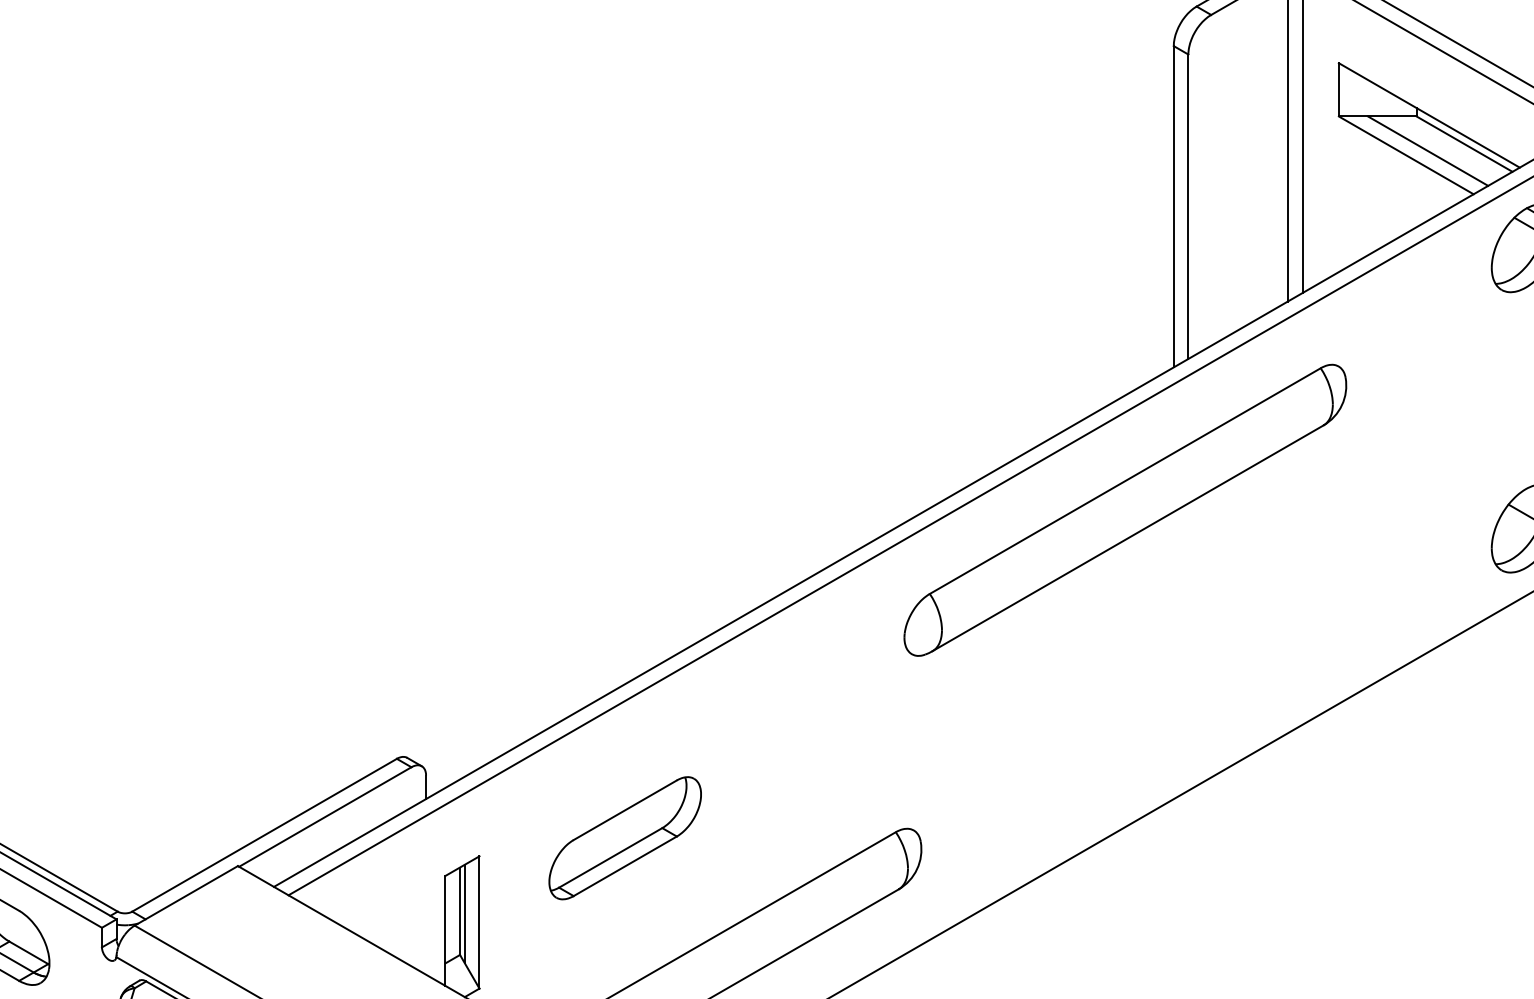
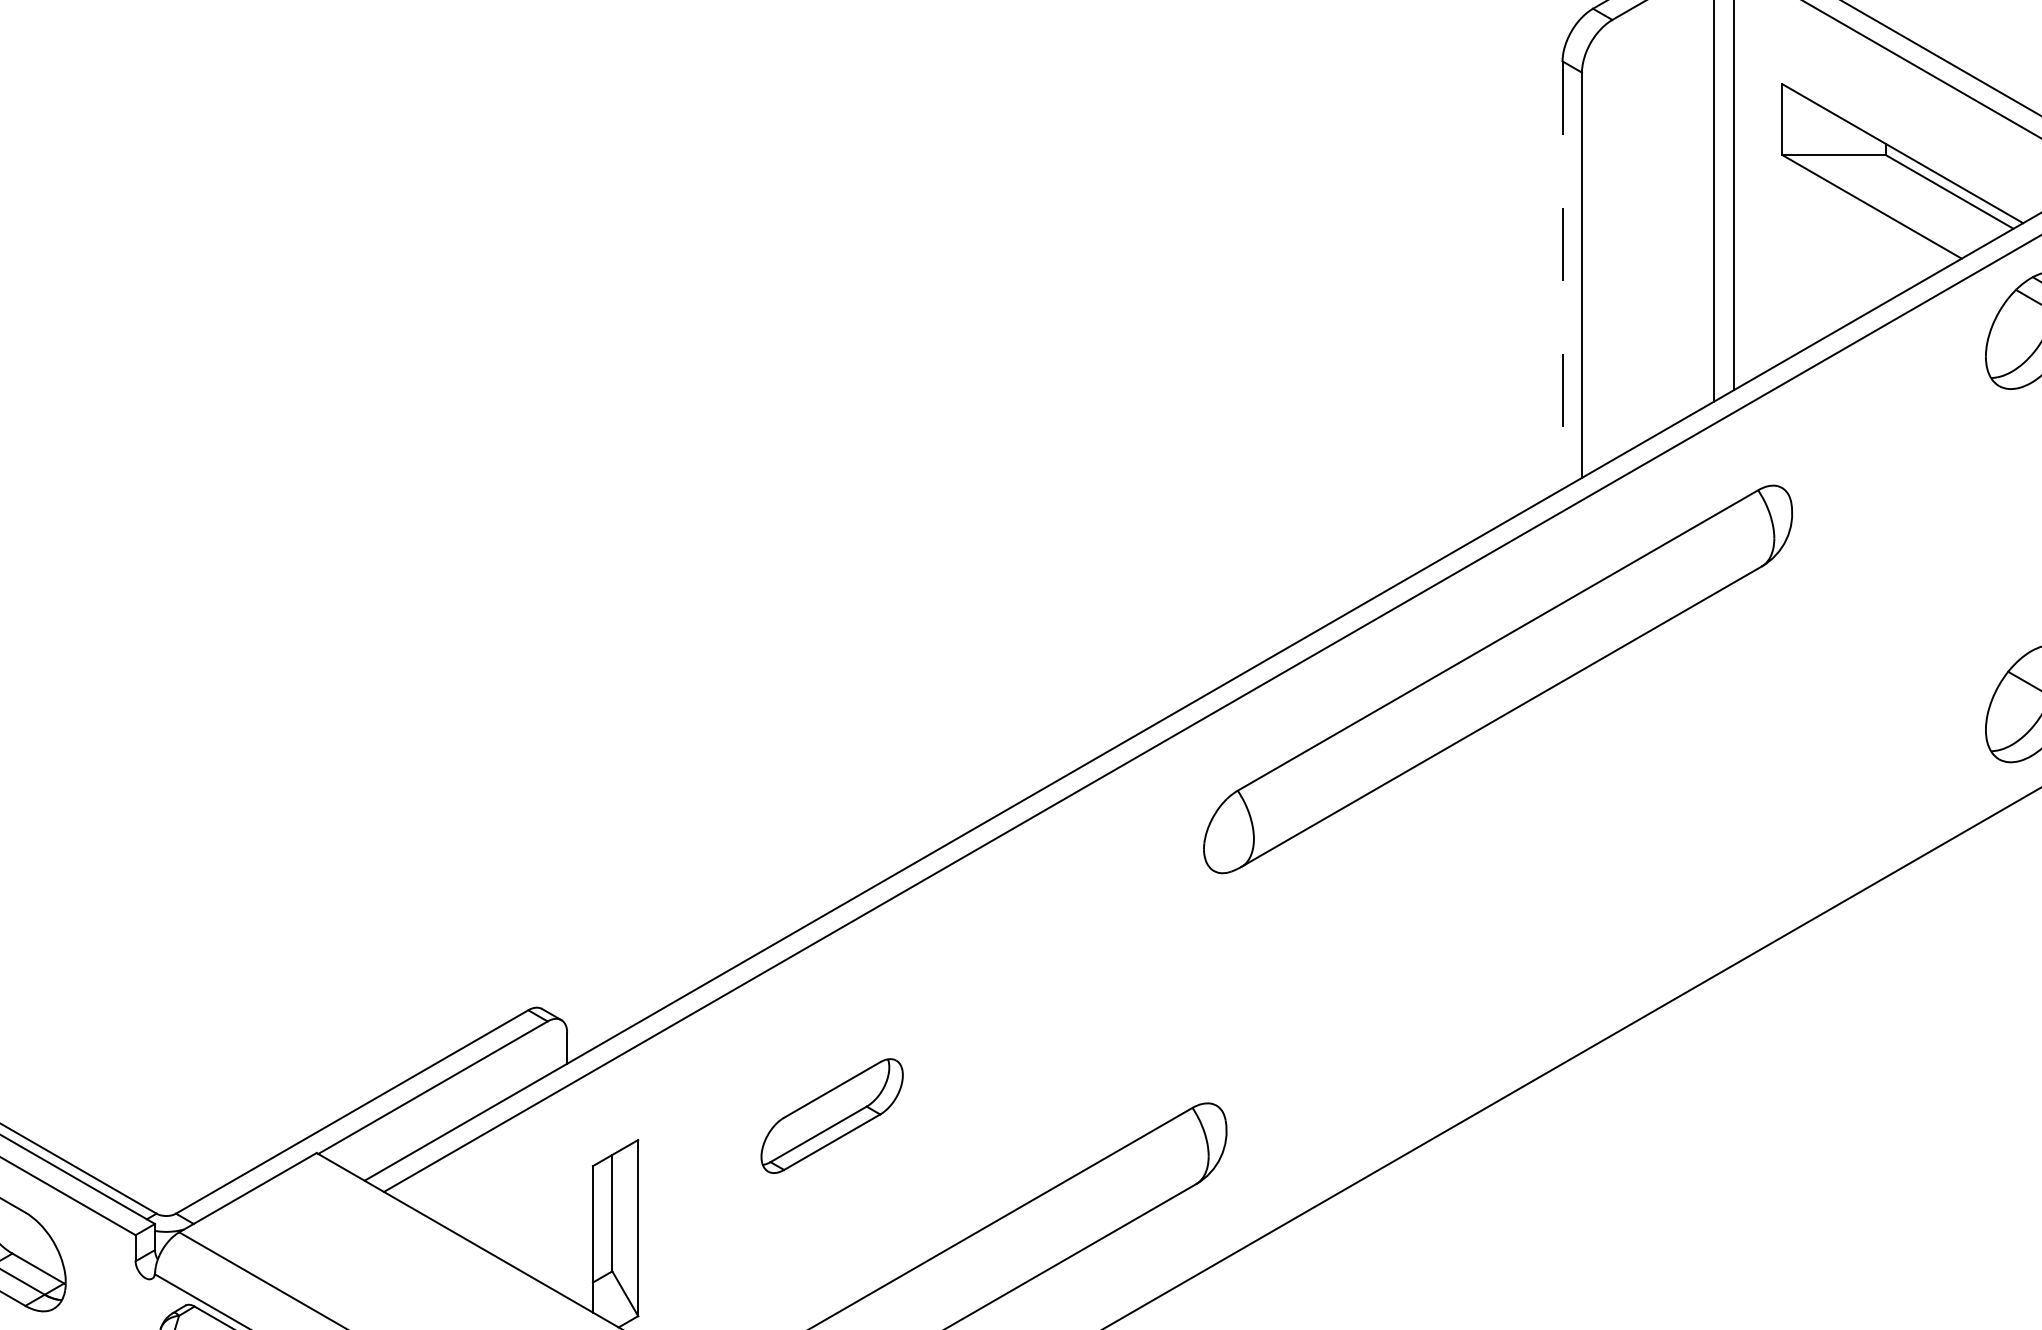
line: (1428, 150) -> (1901, 200), removed
line: (1173, 206) -> (1562, 274), solid -> dashed
part: (624, 838) -> (831, 1116), size x0.7
line: (464, 913) -> (618, 1216), removed

